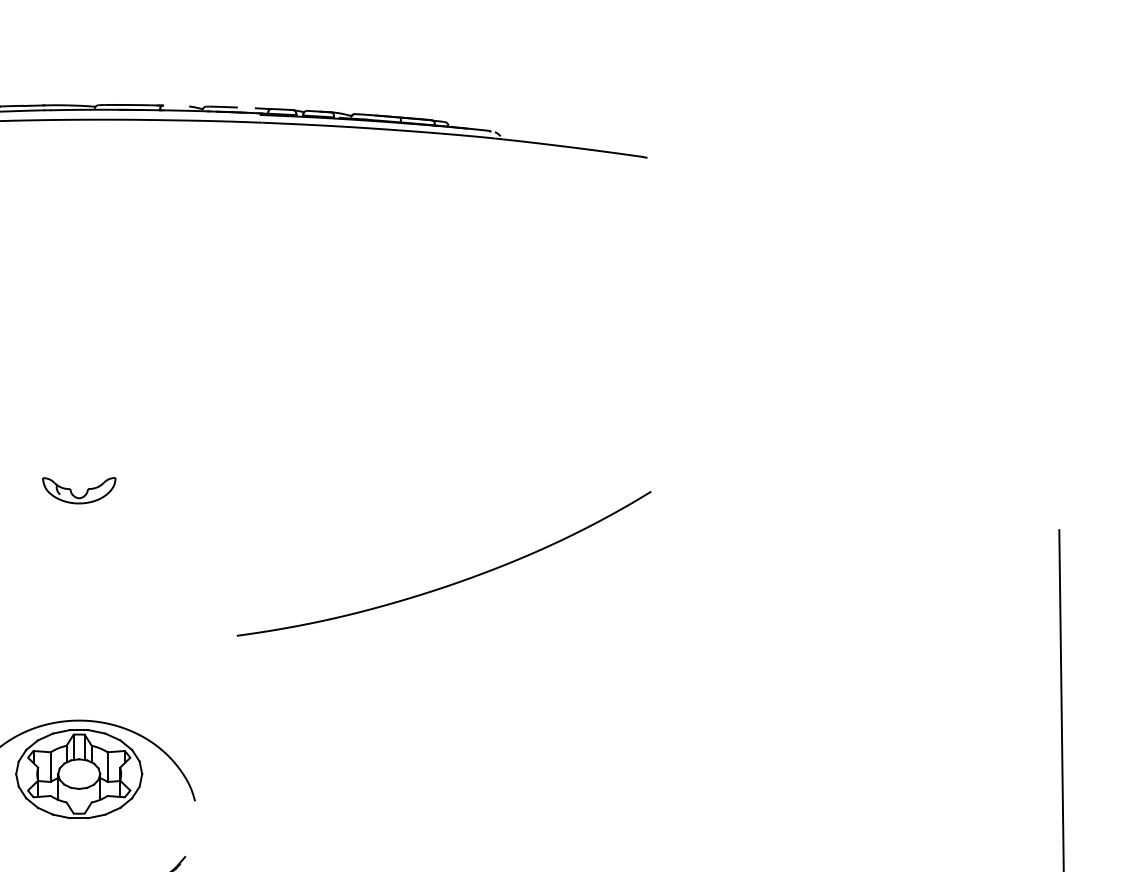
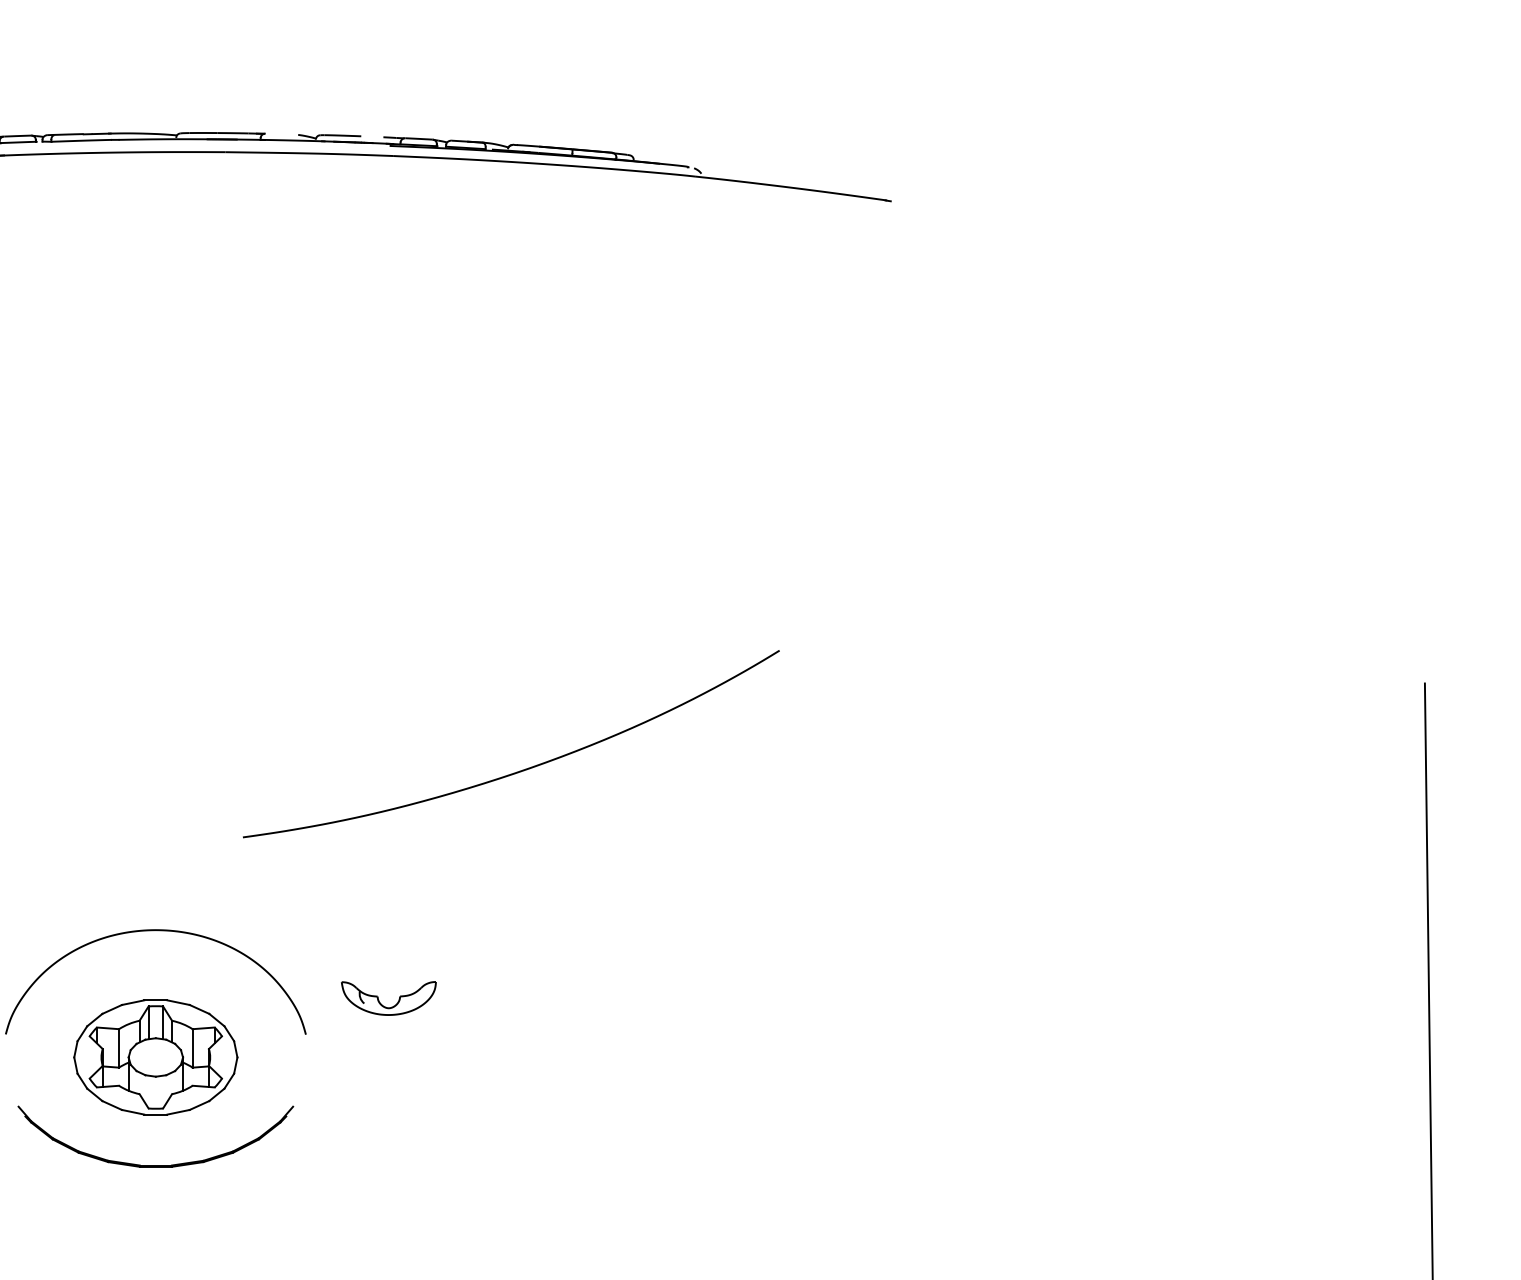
part: (74, 495) -> (382, 1004), moved
curve: (450, 584) -> (519, 770), moved
part: (78, 774) -> (155, 1057), moved

